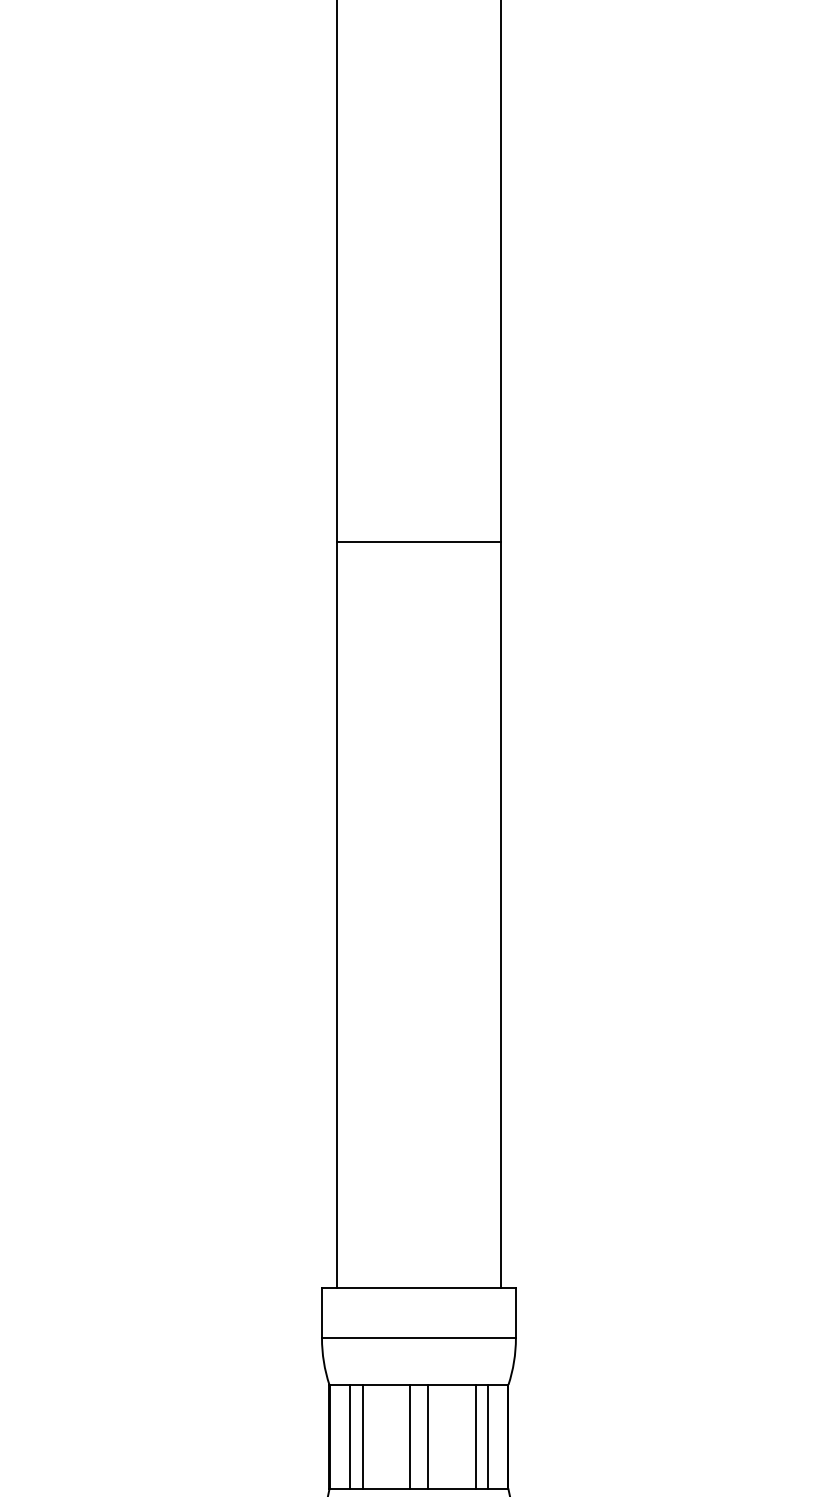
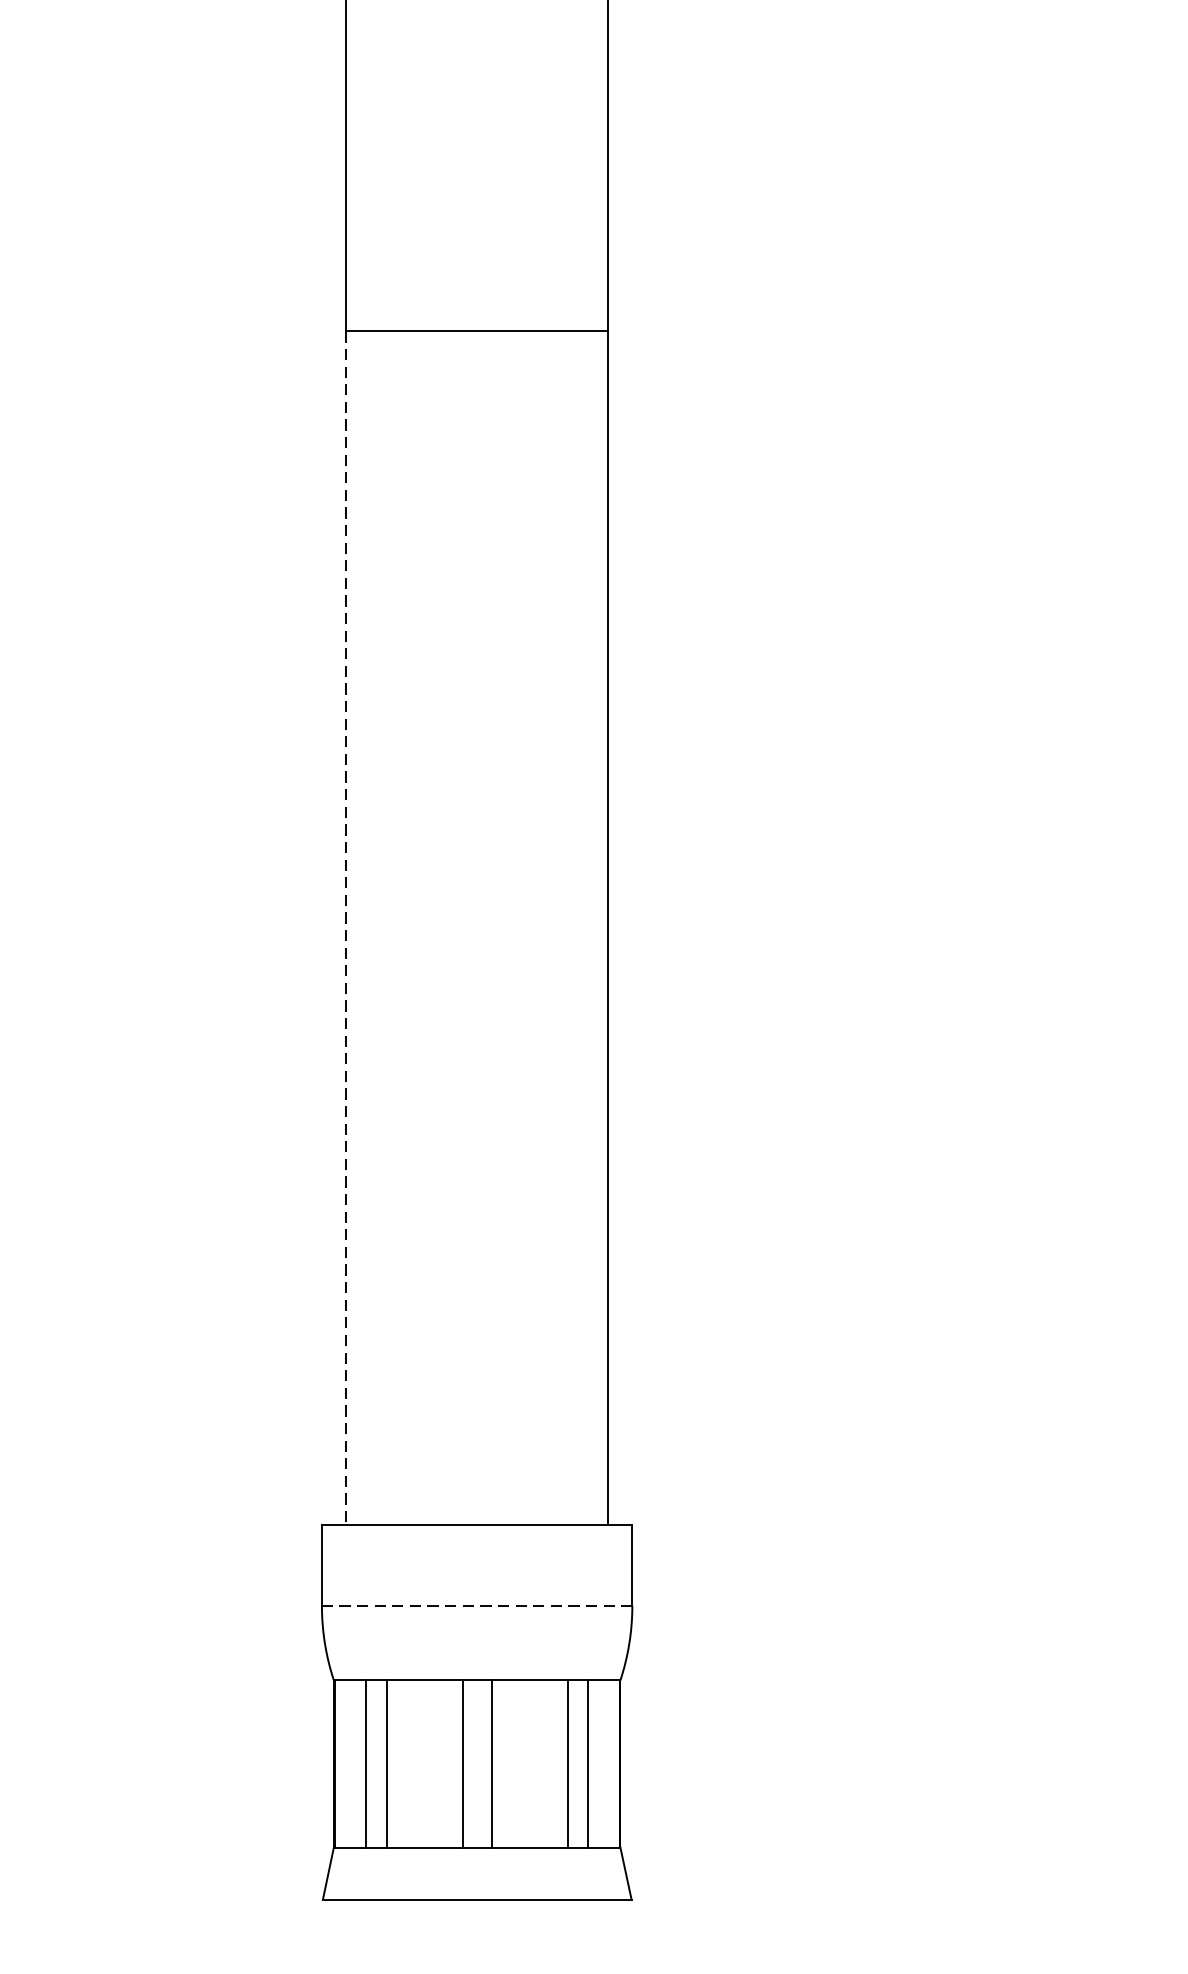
line: (336, 914) -> (345, 927), solid -> dashed
line: (418, 1338) -> (476, 1606), solid -> dashed

